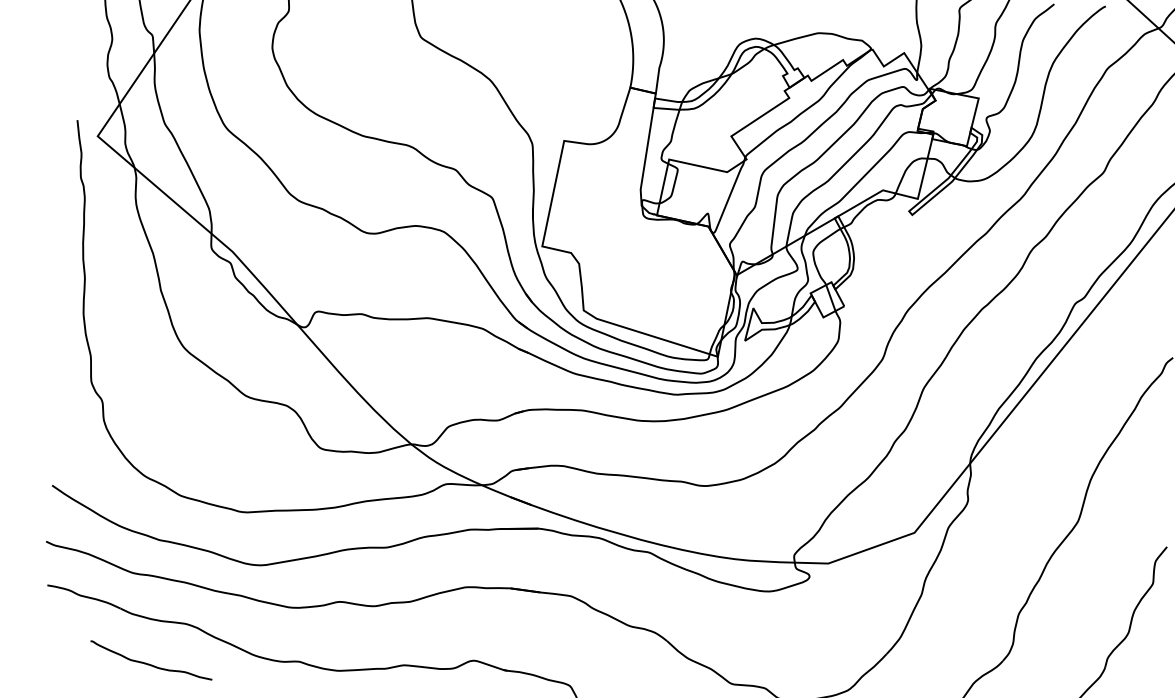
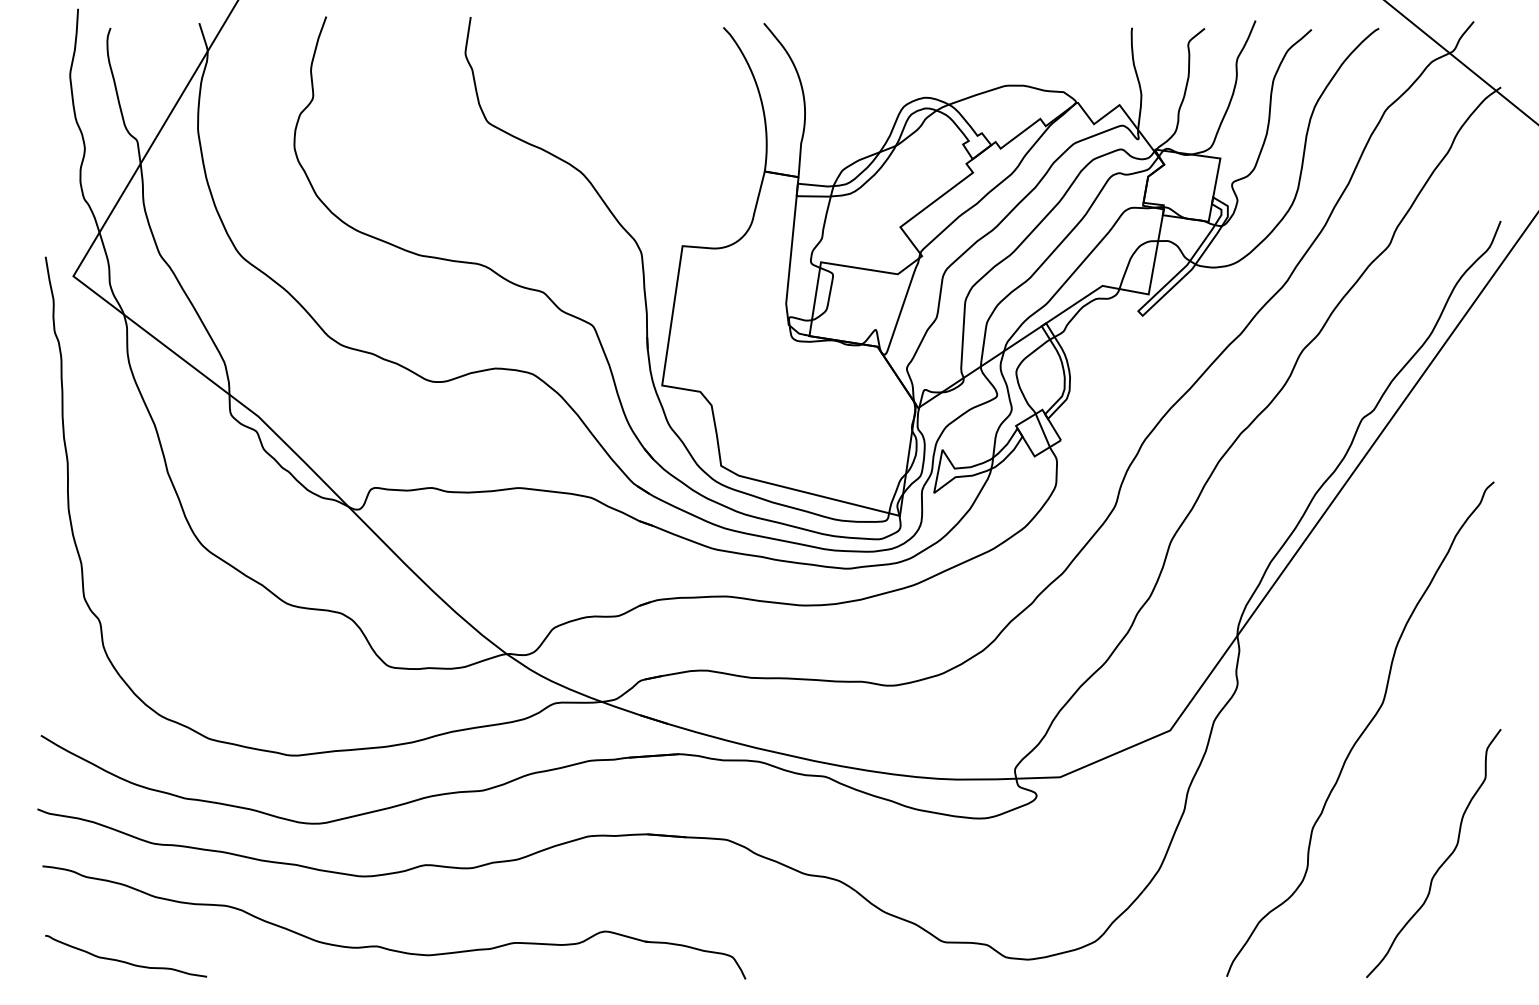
curve: (151, 664) -> (126, 961), moved

